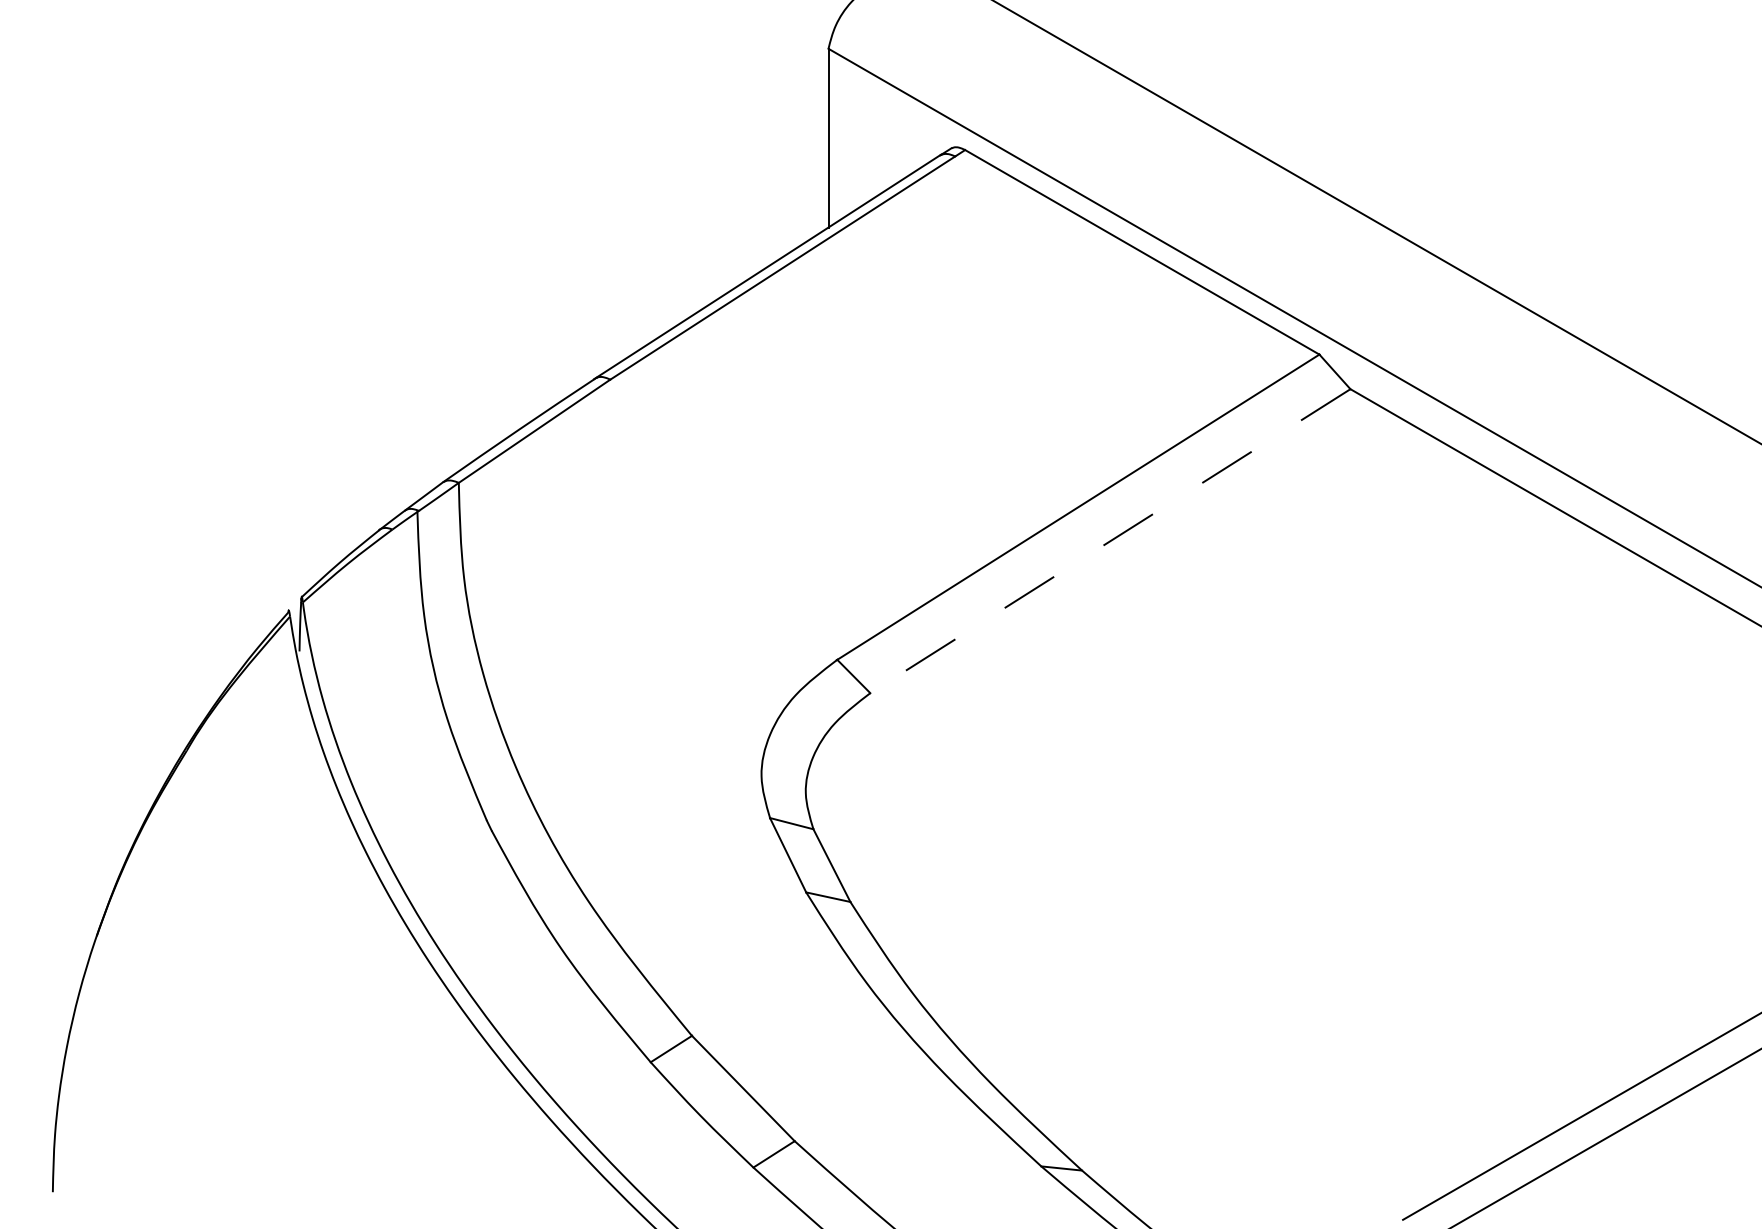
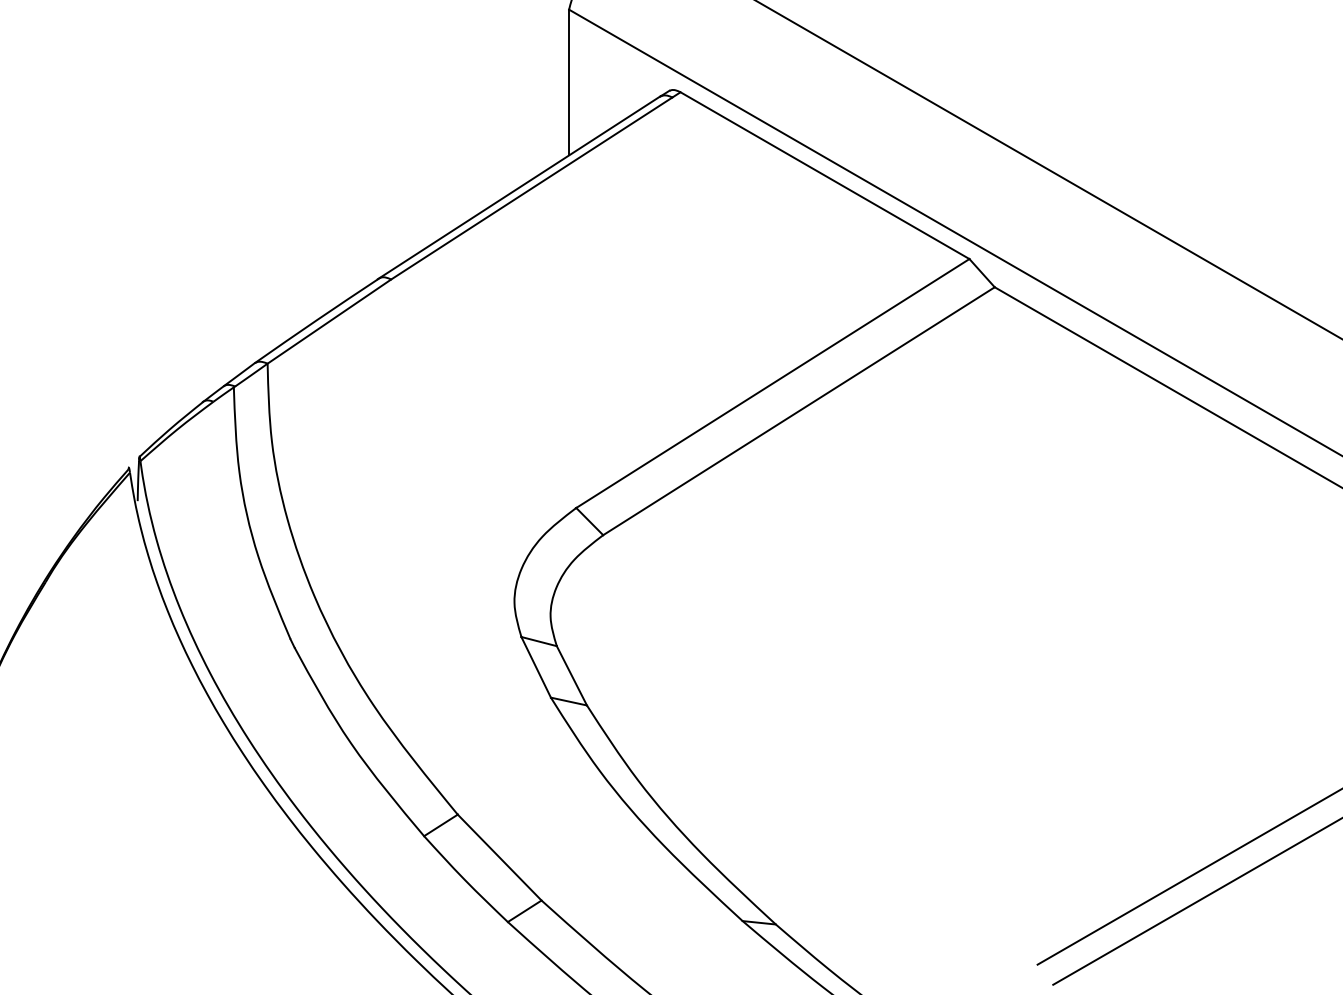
line: (1109, 541) -> (798, 411), dashed -> solid

